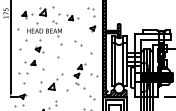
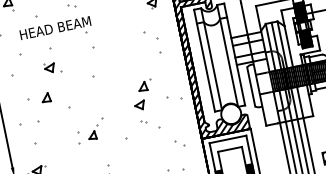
part: (78, 43) -> (152, 34), moved
part: (51, 82) -> (90, 129), size x0.6

